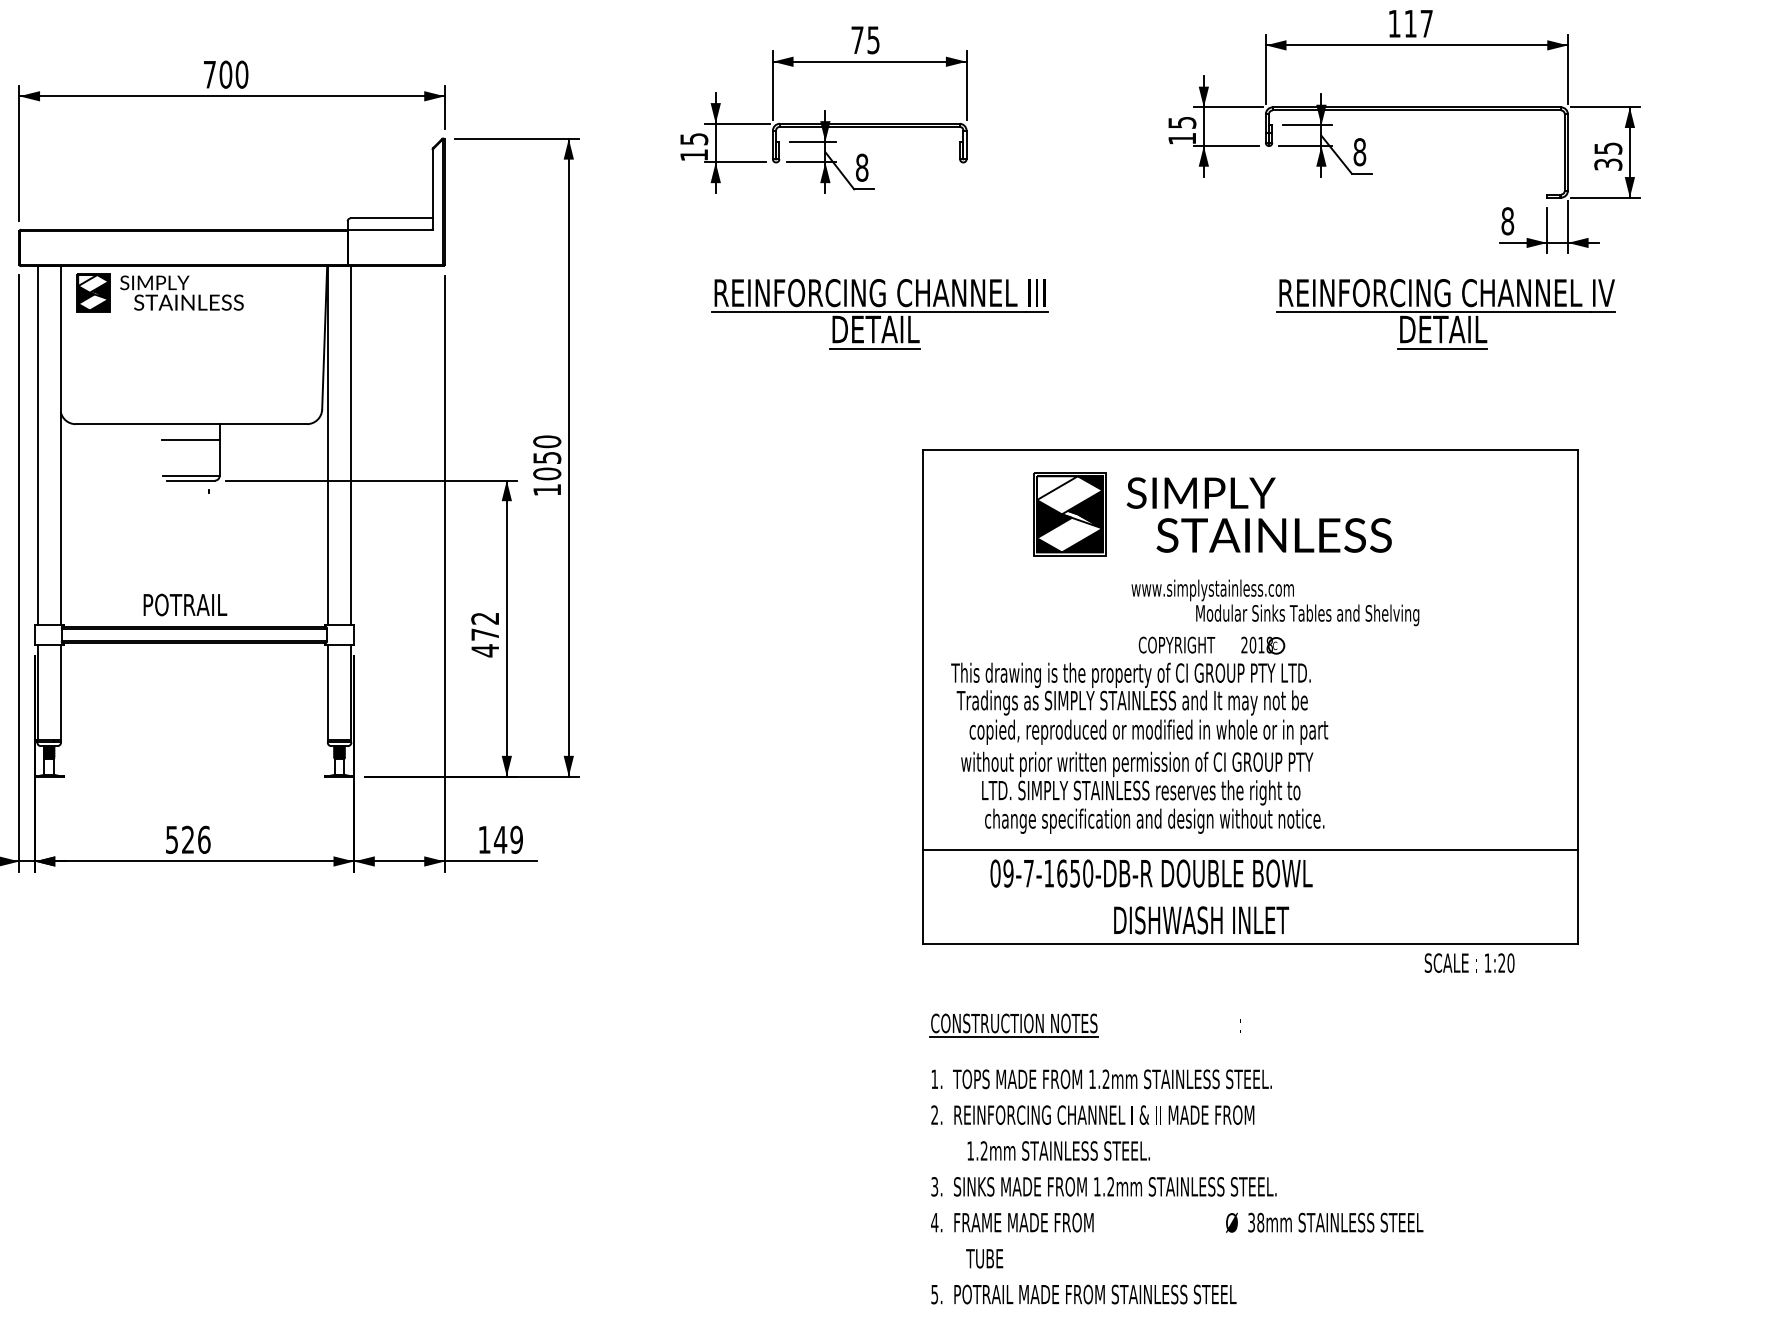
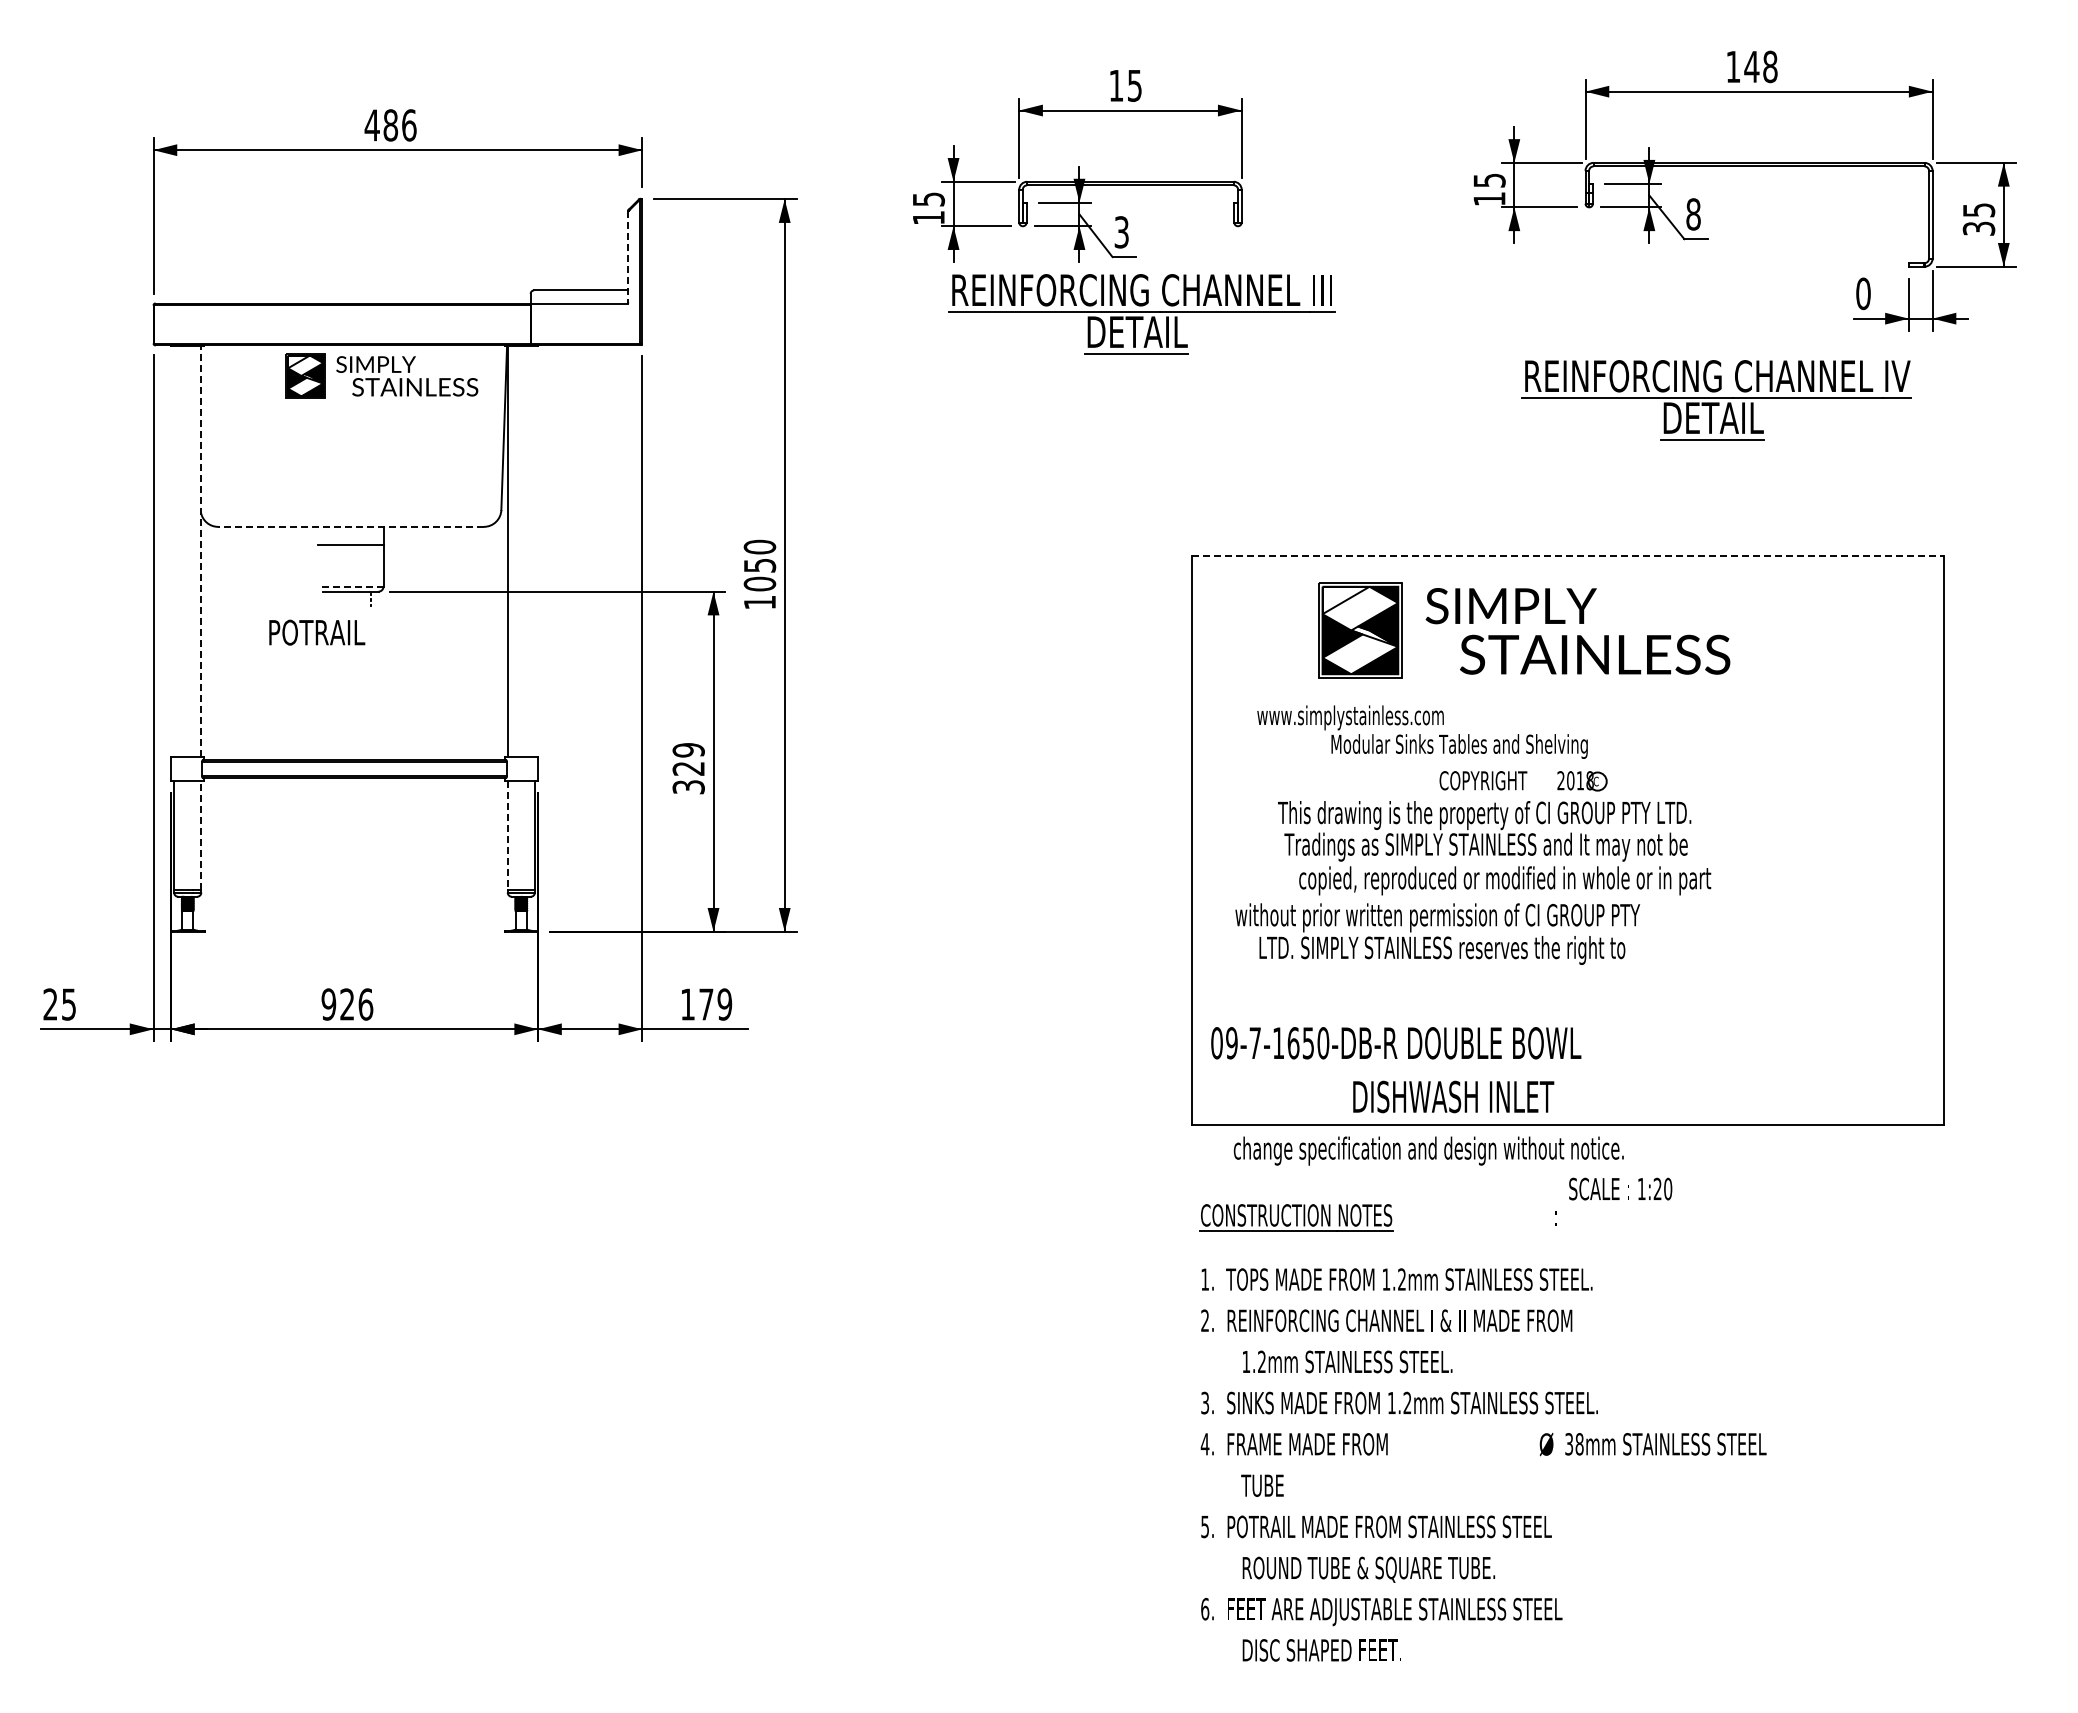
text: (1418, 23) -> (1760, 66), 117 -> 148
text: (857, 39) -> (1116, 85), 75 -> 15
text: (225, 74) -> (390, 125), 700 -> 486
text: (861, 167) -> (1121, 232), 8 -> 3
line: (432, 189) -> (628, 257), solid -> dashed
text: (1507, 221) -> (1863, 293), 8 -> 0
part: (159, 292) -> (381, 375), moved
part: (879, 314) -> (1141, 314), moved
part: (1445, 314) -> (1716, 400), moved
line: (191, 423) -> (351, 526), solid -> dashed
line: (37, 445) -> (174, 551), removed
line: (61, 445) -> (201, 551), solid -> dashed
line: (351, 445) -> (534, 551), removed
line: (1251, 449) -> (1568, 556), solid -> dashed
line: (190, 476) -> (350, 586), solid -> dashed
text: (1275, 602) -> (1422, 731), moved
text: (185, 604) -> (317, 632), moved
text: (485, 634) -> (688, 768), 472 -> 329
line: (61, 691) -> (201, 834), solid -> dashed
line: (328, 692) -> (508, 835), solid -> dashed
text: (1139, 704) -> (1494, 848), moved
text: (1154, 820) -> (1428, 1150), moved
text: (171, 839) -> (328, 1004), 526 -> 926
text: (499, 839) -> (705, 1004), 149 -> 179
line: (1250, 850) -> (1567, 1016), removed
text: (1151, 897) -> (1396, 1070), moved
text: (1469, 962) -> (1620, 1188), moved

